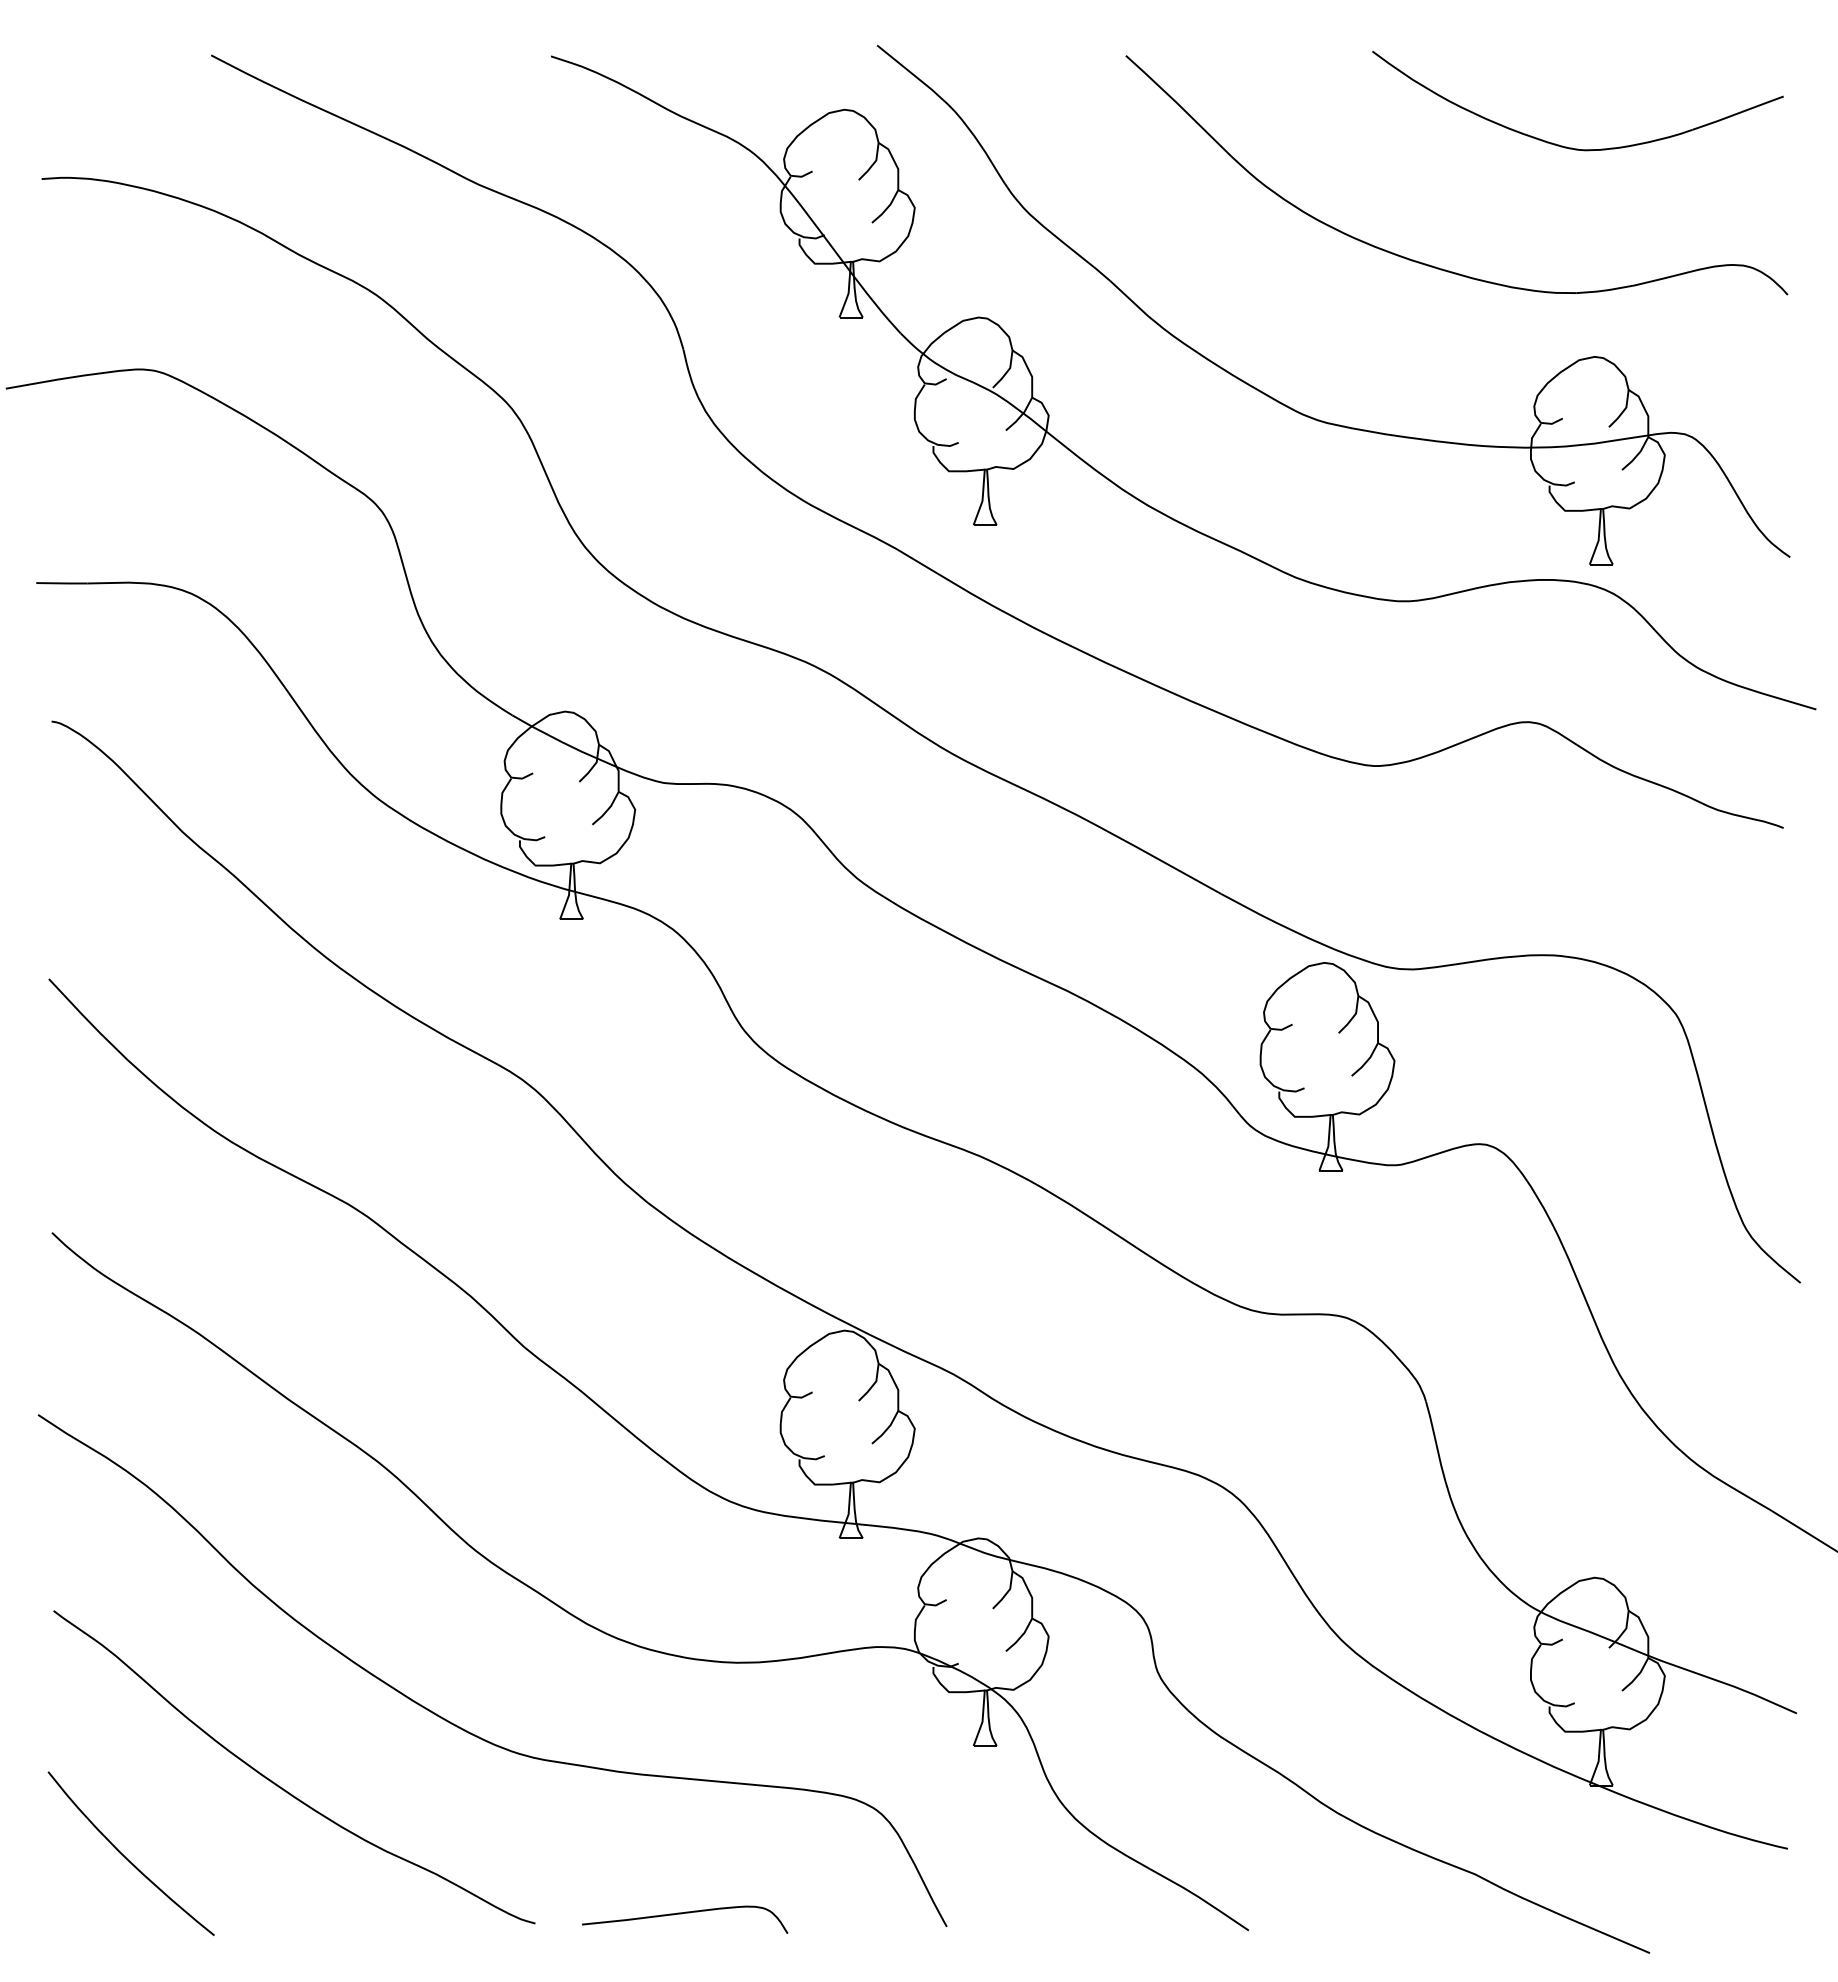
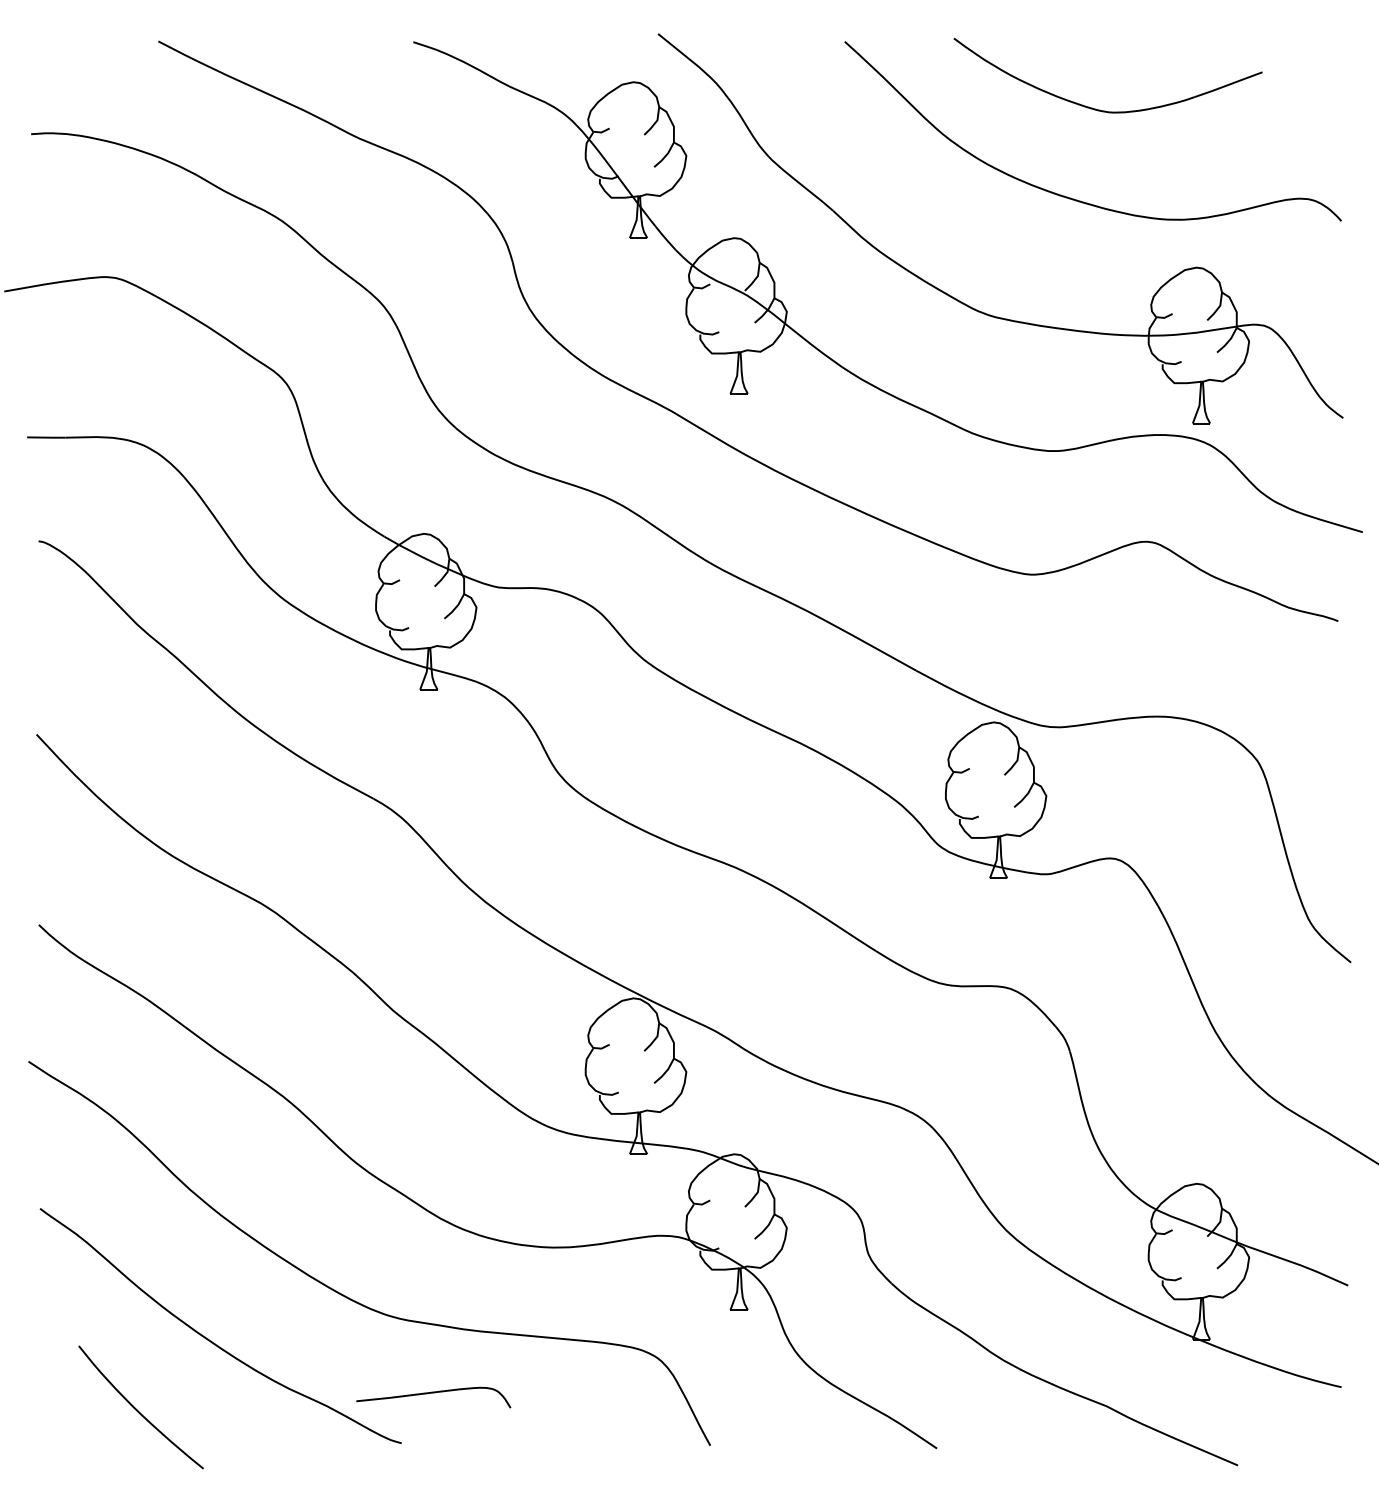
part: (1572, 147) -> (1104, 110), moved
curve: (126, 1857) -> (137, 1410), moved
curve: (685, 1913) -> (433, 1392), moved

